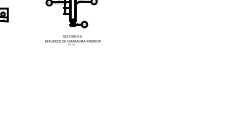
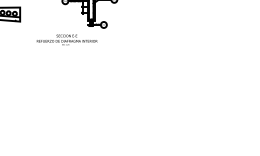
text: (72, 39) -> (66, 39), moved

